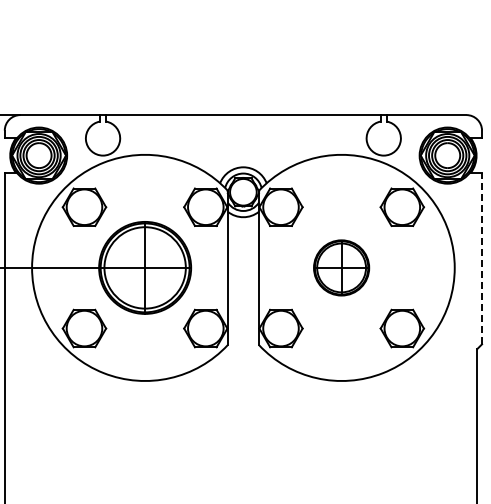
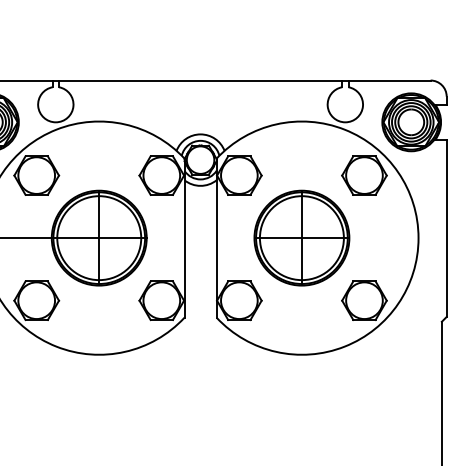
line: (482, 258) -> (447, 228), dashed -> solid
part: (341, 267) -> (301, 237), size x1.67

